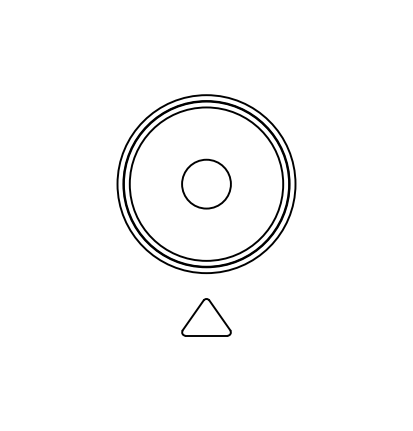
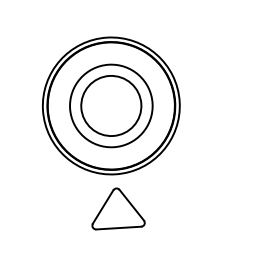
circle: (206, 183) -> (111, 105), size x0.7
circle: (206, 183) -> (111, 105), size x1.6
part: (206, 317) -> (117, 208), size x1.4

